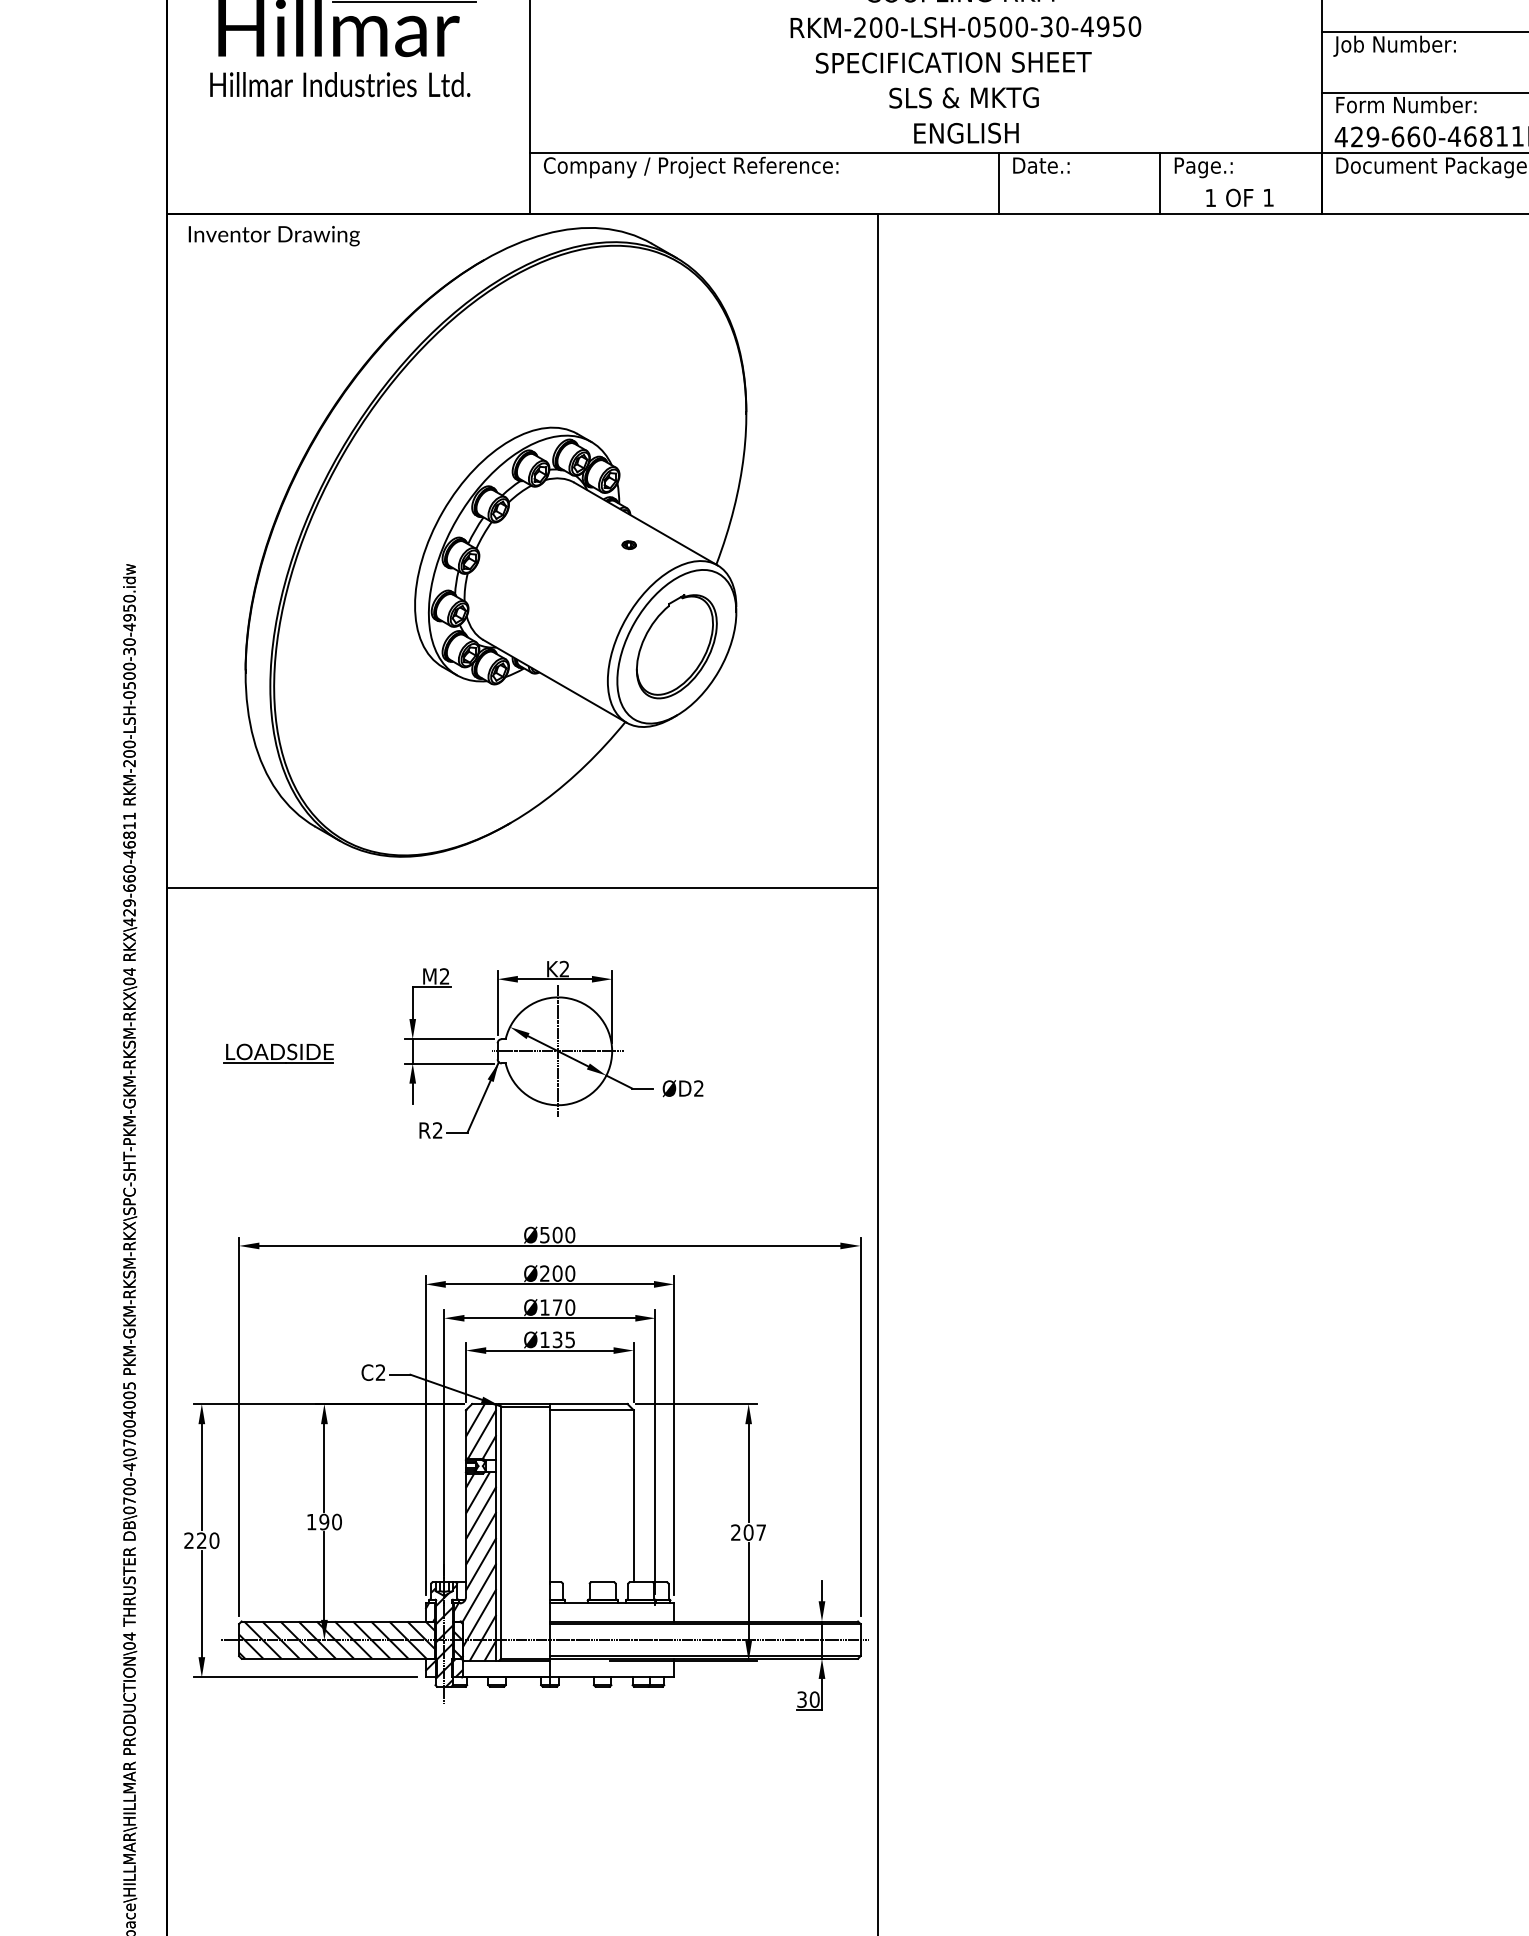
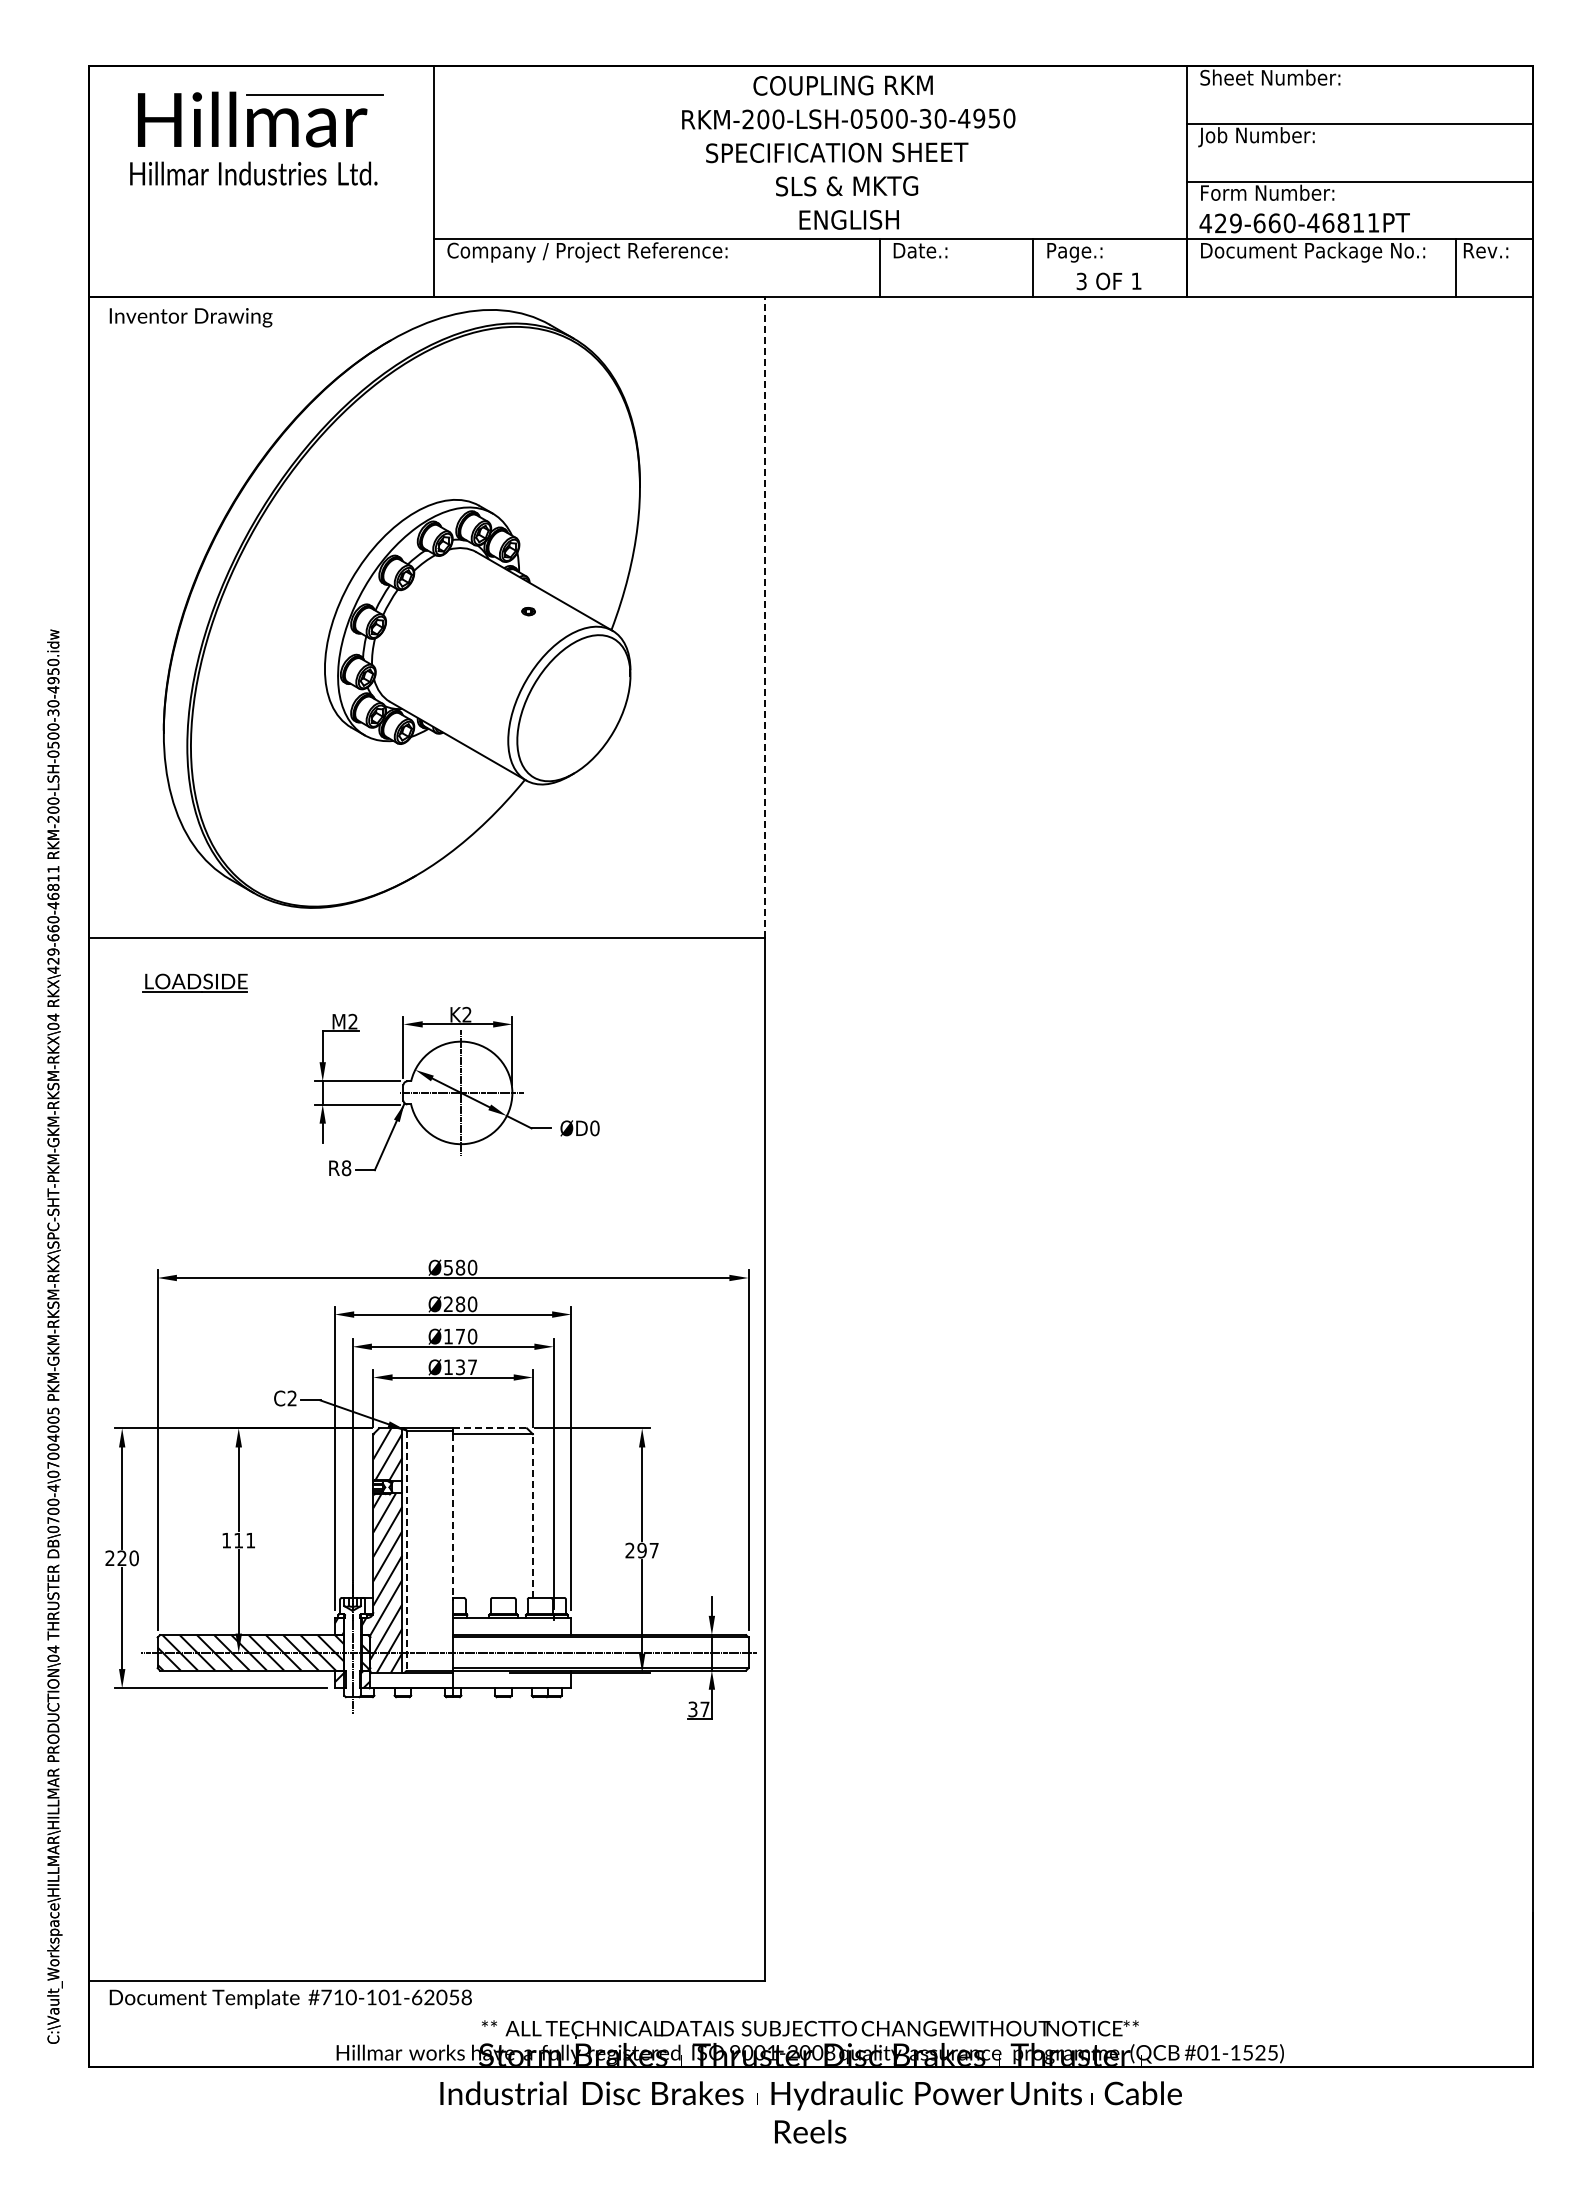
text: (1210, 198) -> (1081, 281), 1 -> 3
line: (877, 550) -> (764, 616), solid -> dashed
part: (676, 647) -> (573, 708), removed
part: (277, 1052) -> (194, 982), moved
text: (698, 1088) -> (594, 1128), ØD2 -> ØD0
text: (437, 1130) -> (346, 1168), R2 -> R8
text: (557, 1234) -> (460, 1267), Ø500 -> Ø580
text: (557, 1272) -> (460, 1303), Ø200 -> Ø280
text: (570, 1340) -> (472, 1367), Ø135 -> Ø137
line: (589, 1404) -> (490, 1428), solid -> dashed
line: (550, 1496) -> (453, 1516), solid -> dashed
line: (633, 1496) -> (532, 1516), solid -> dashed
text: (330, 1521) -> (244, 1540), 190 -> 111
line: (500, 1532) -> (406, 1550), solid -> dashed
text: (747, 1532) -> (641, 1550), 207 -> 297
hatch: (444, 1635) -> (352, 1648), removed
text: (814, 1699) -> (704, 1709), 30 -> 37

